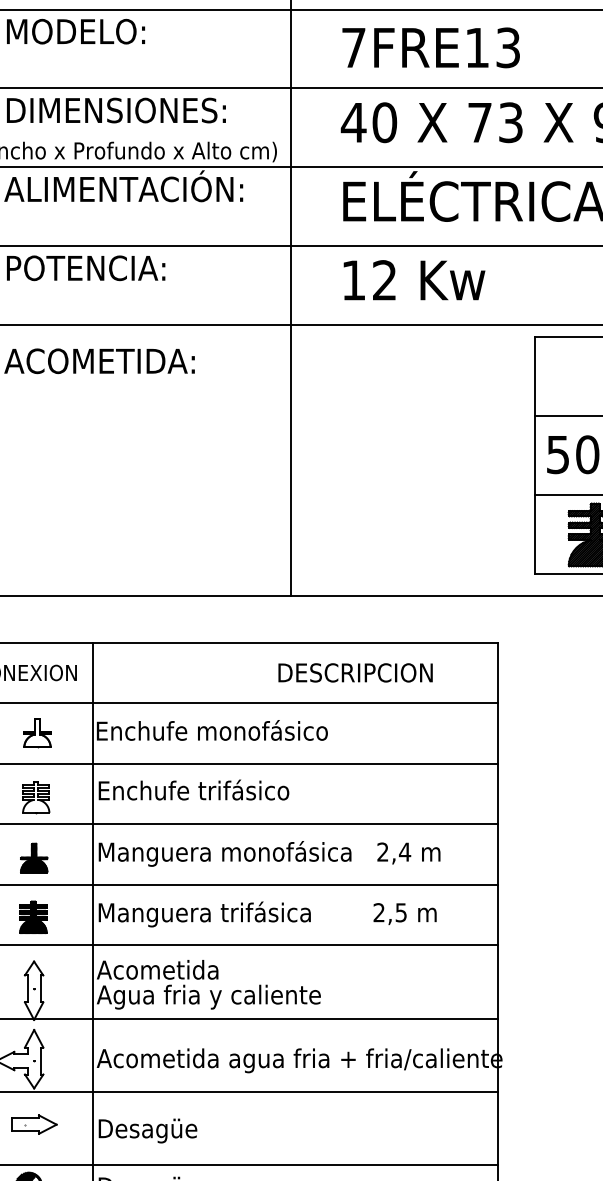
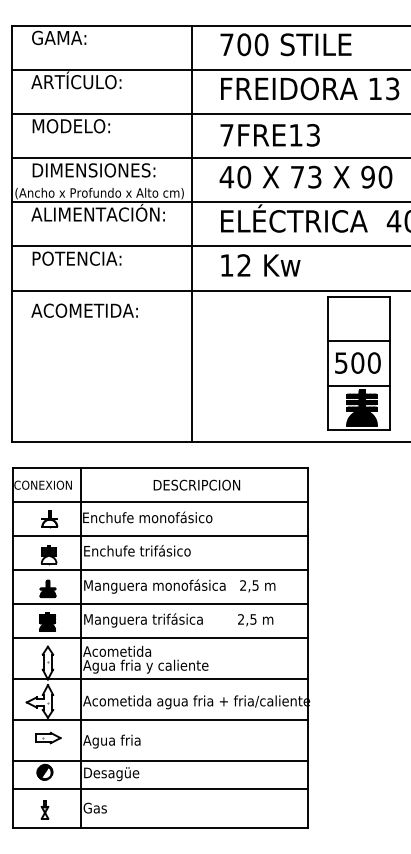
text: (354, 671) -> (196, 484), moved
text: (404, 852) -> (255, 585), 2,4 -> 2,5
text: (147, 1130) -> (111, 741), Desagüe -> Agua fria

